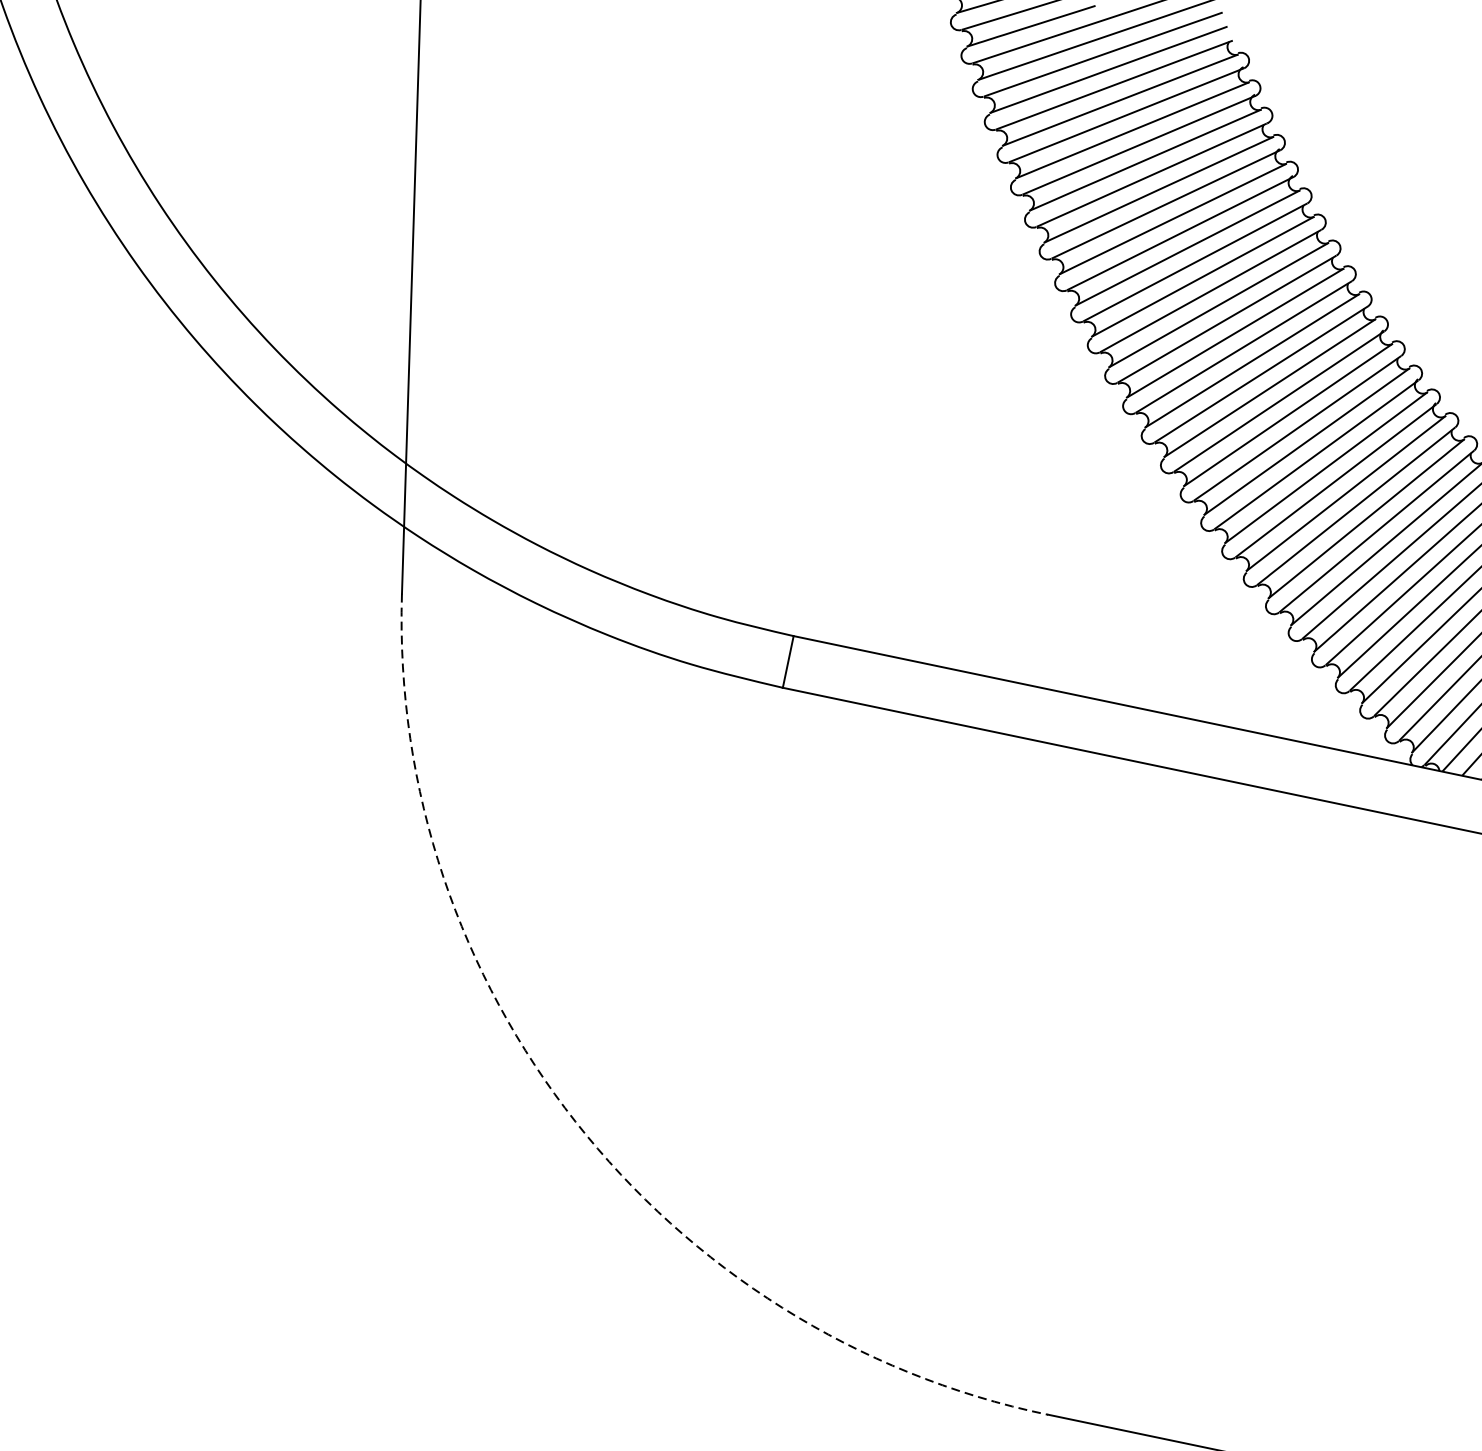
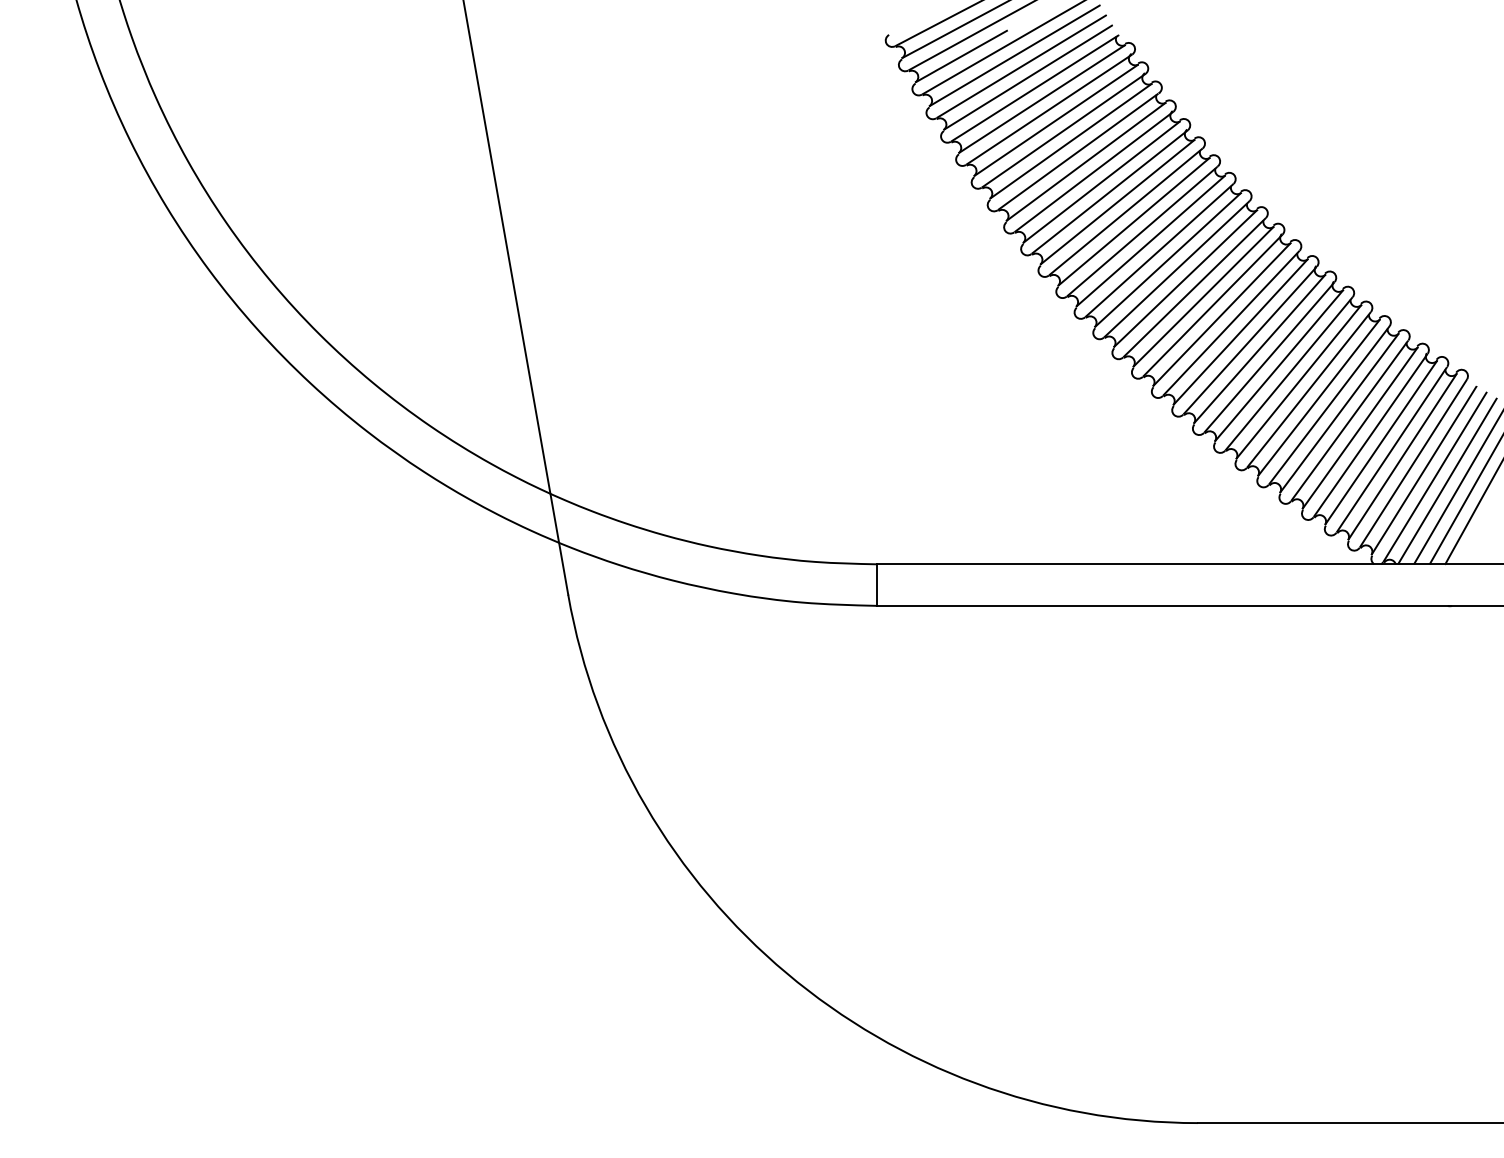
arc: (575, 1121) -> (786, 973), dashed -> solid

